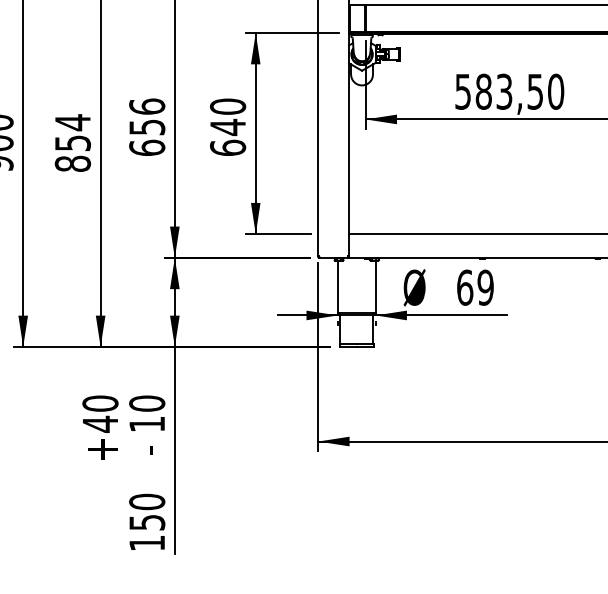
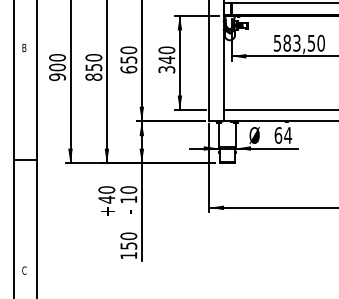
text: (146, 104) -> (128, 49), 656 -> 650
text: (72, 121) -> (93, 57), 854 -> 850
text: (227, 147) -> (166, 69), 640 -> 340
text: (486, 287) -> (288, 135), 69 -> 64

